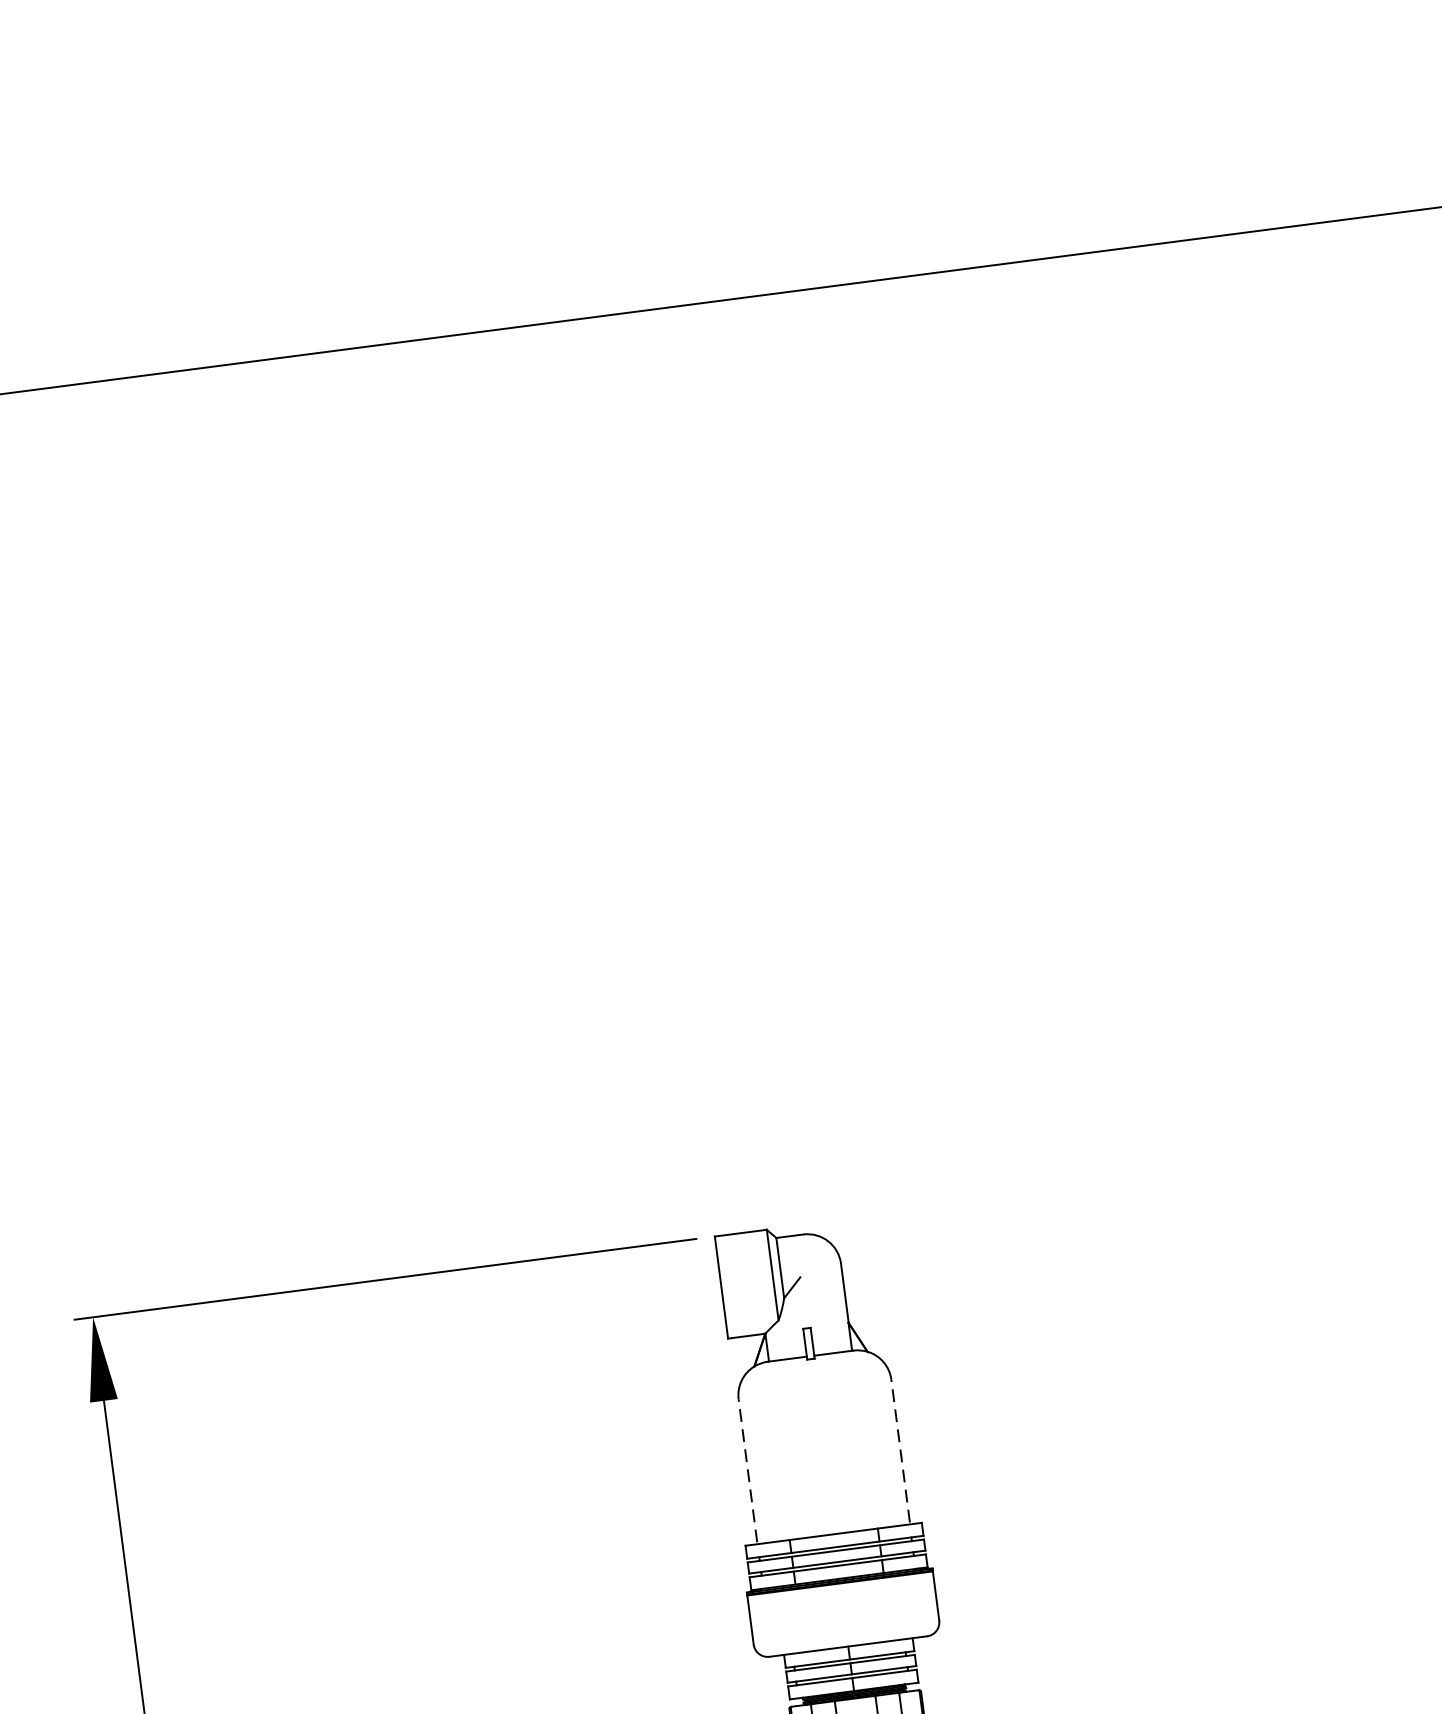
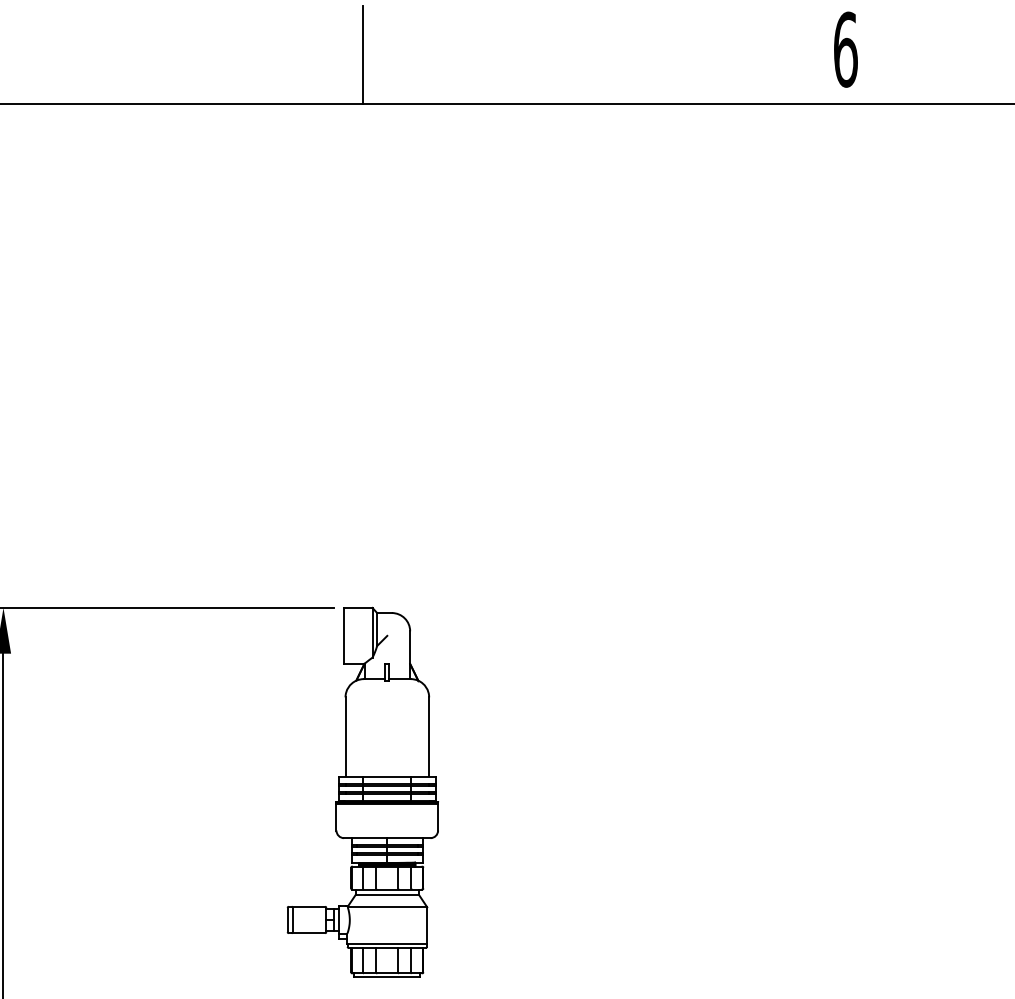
line: (619, 223) -> (363, 55), added
line: (901, 1450) -> (429, 736), dashed -> solid
line: (747, 1470) -> (345, 736), dashed -> solid

